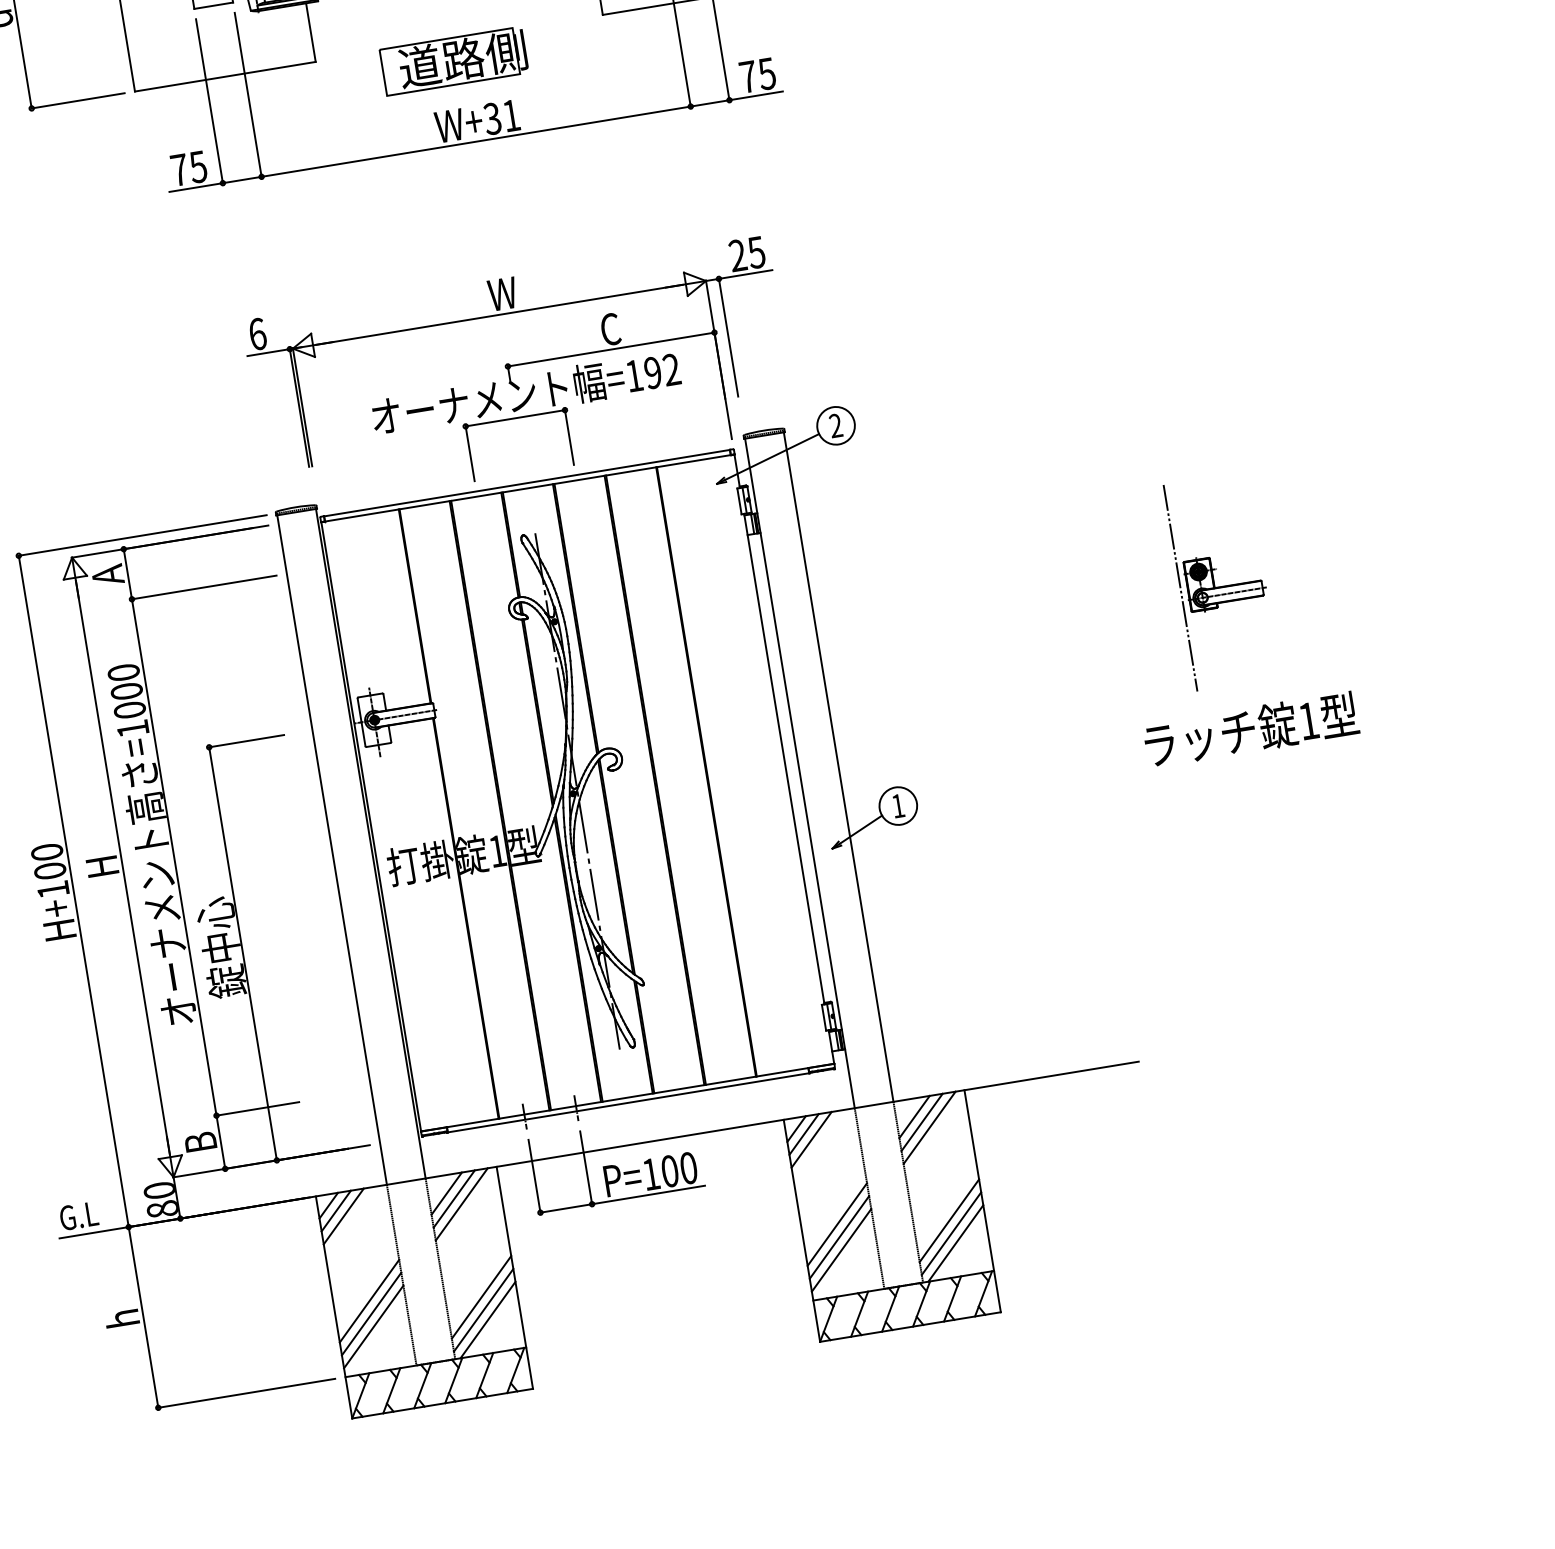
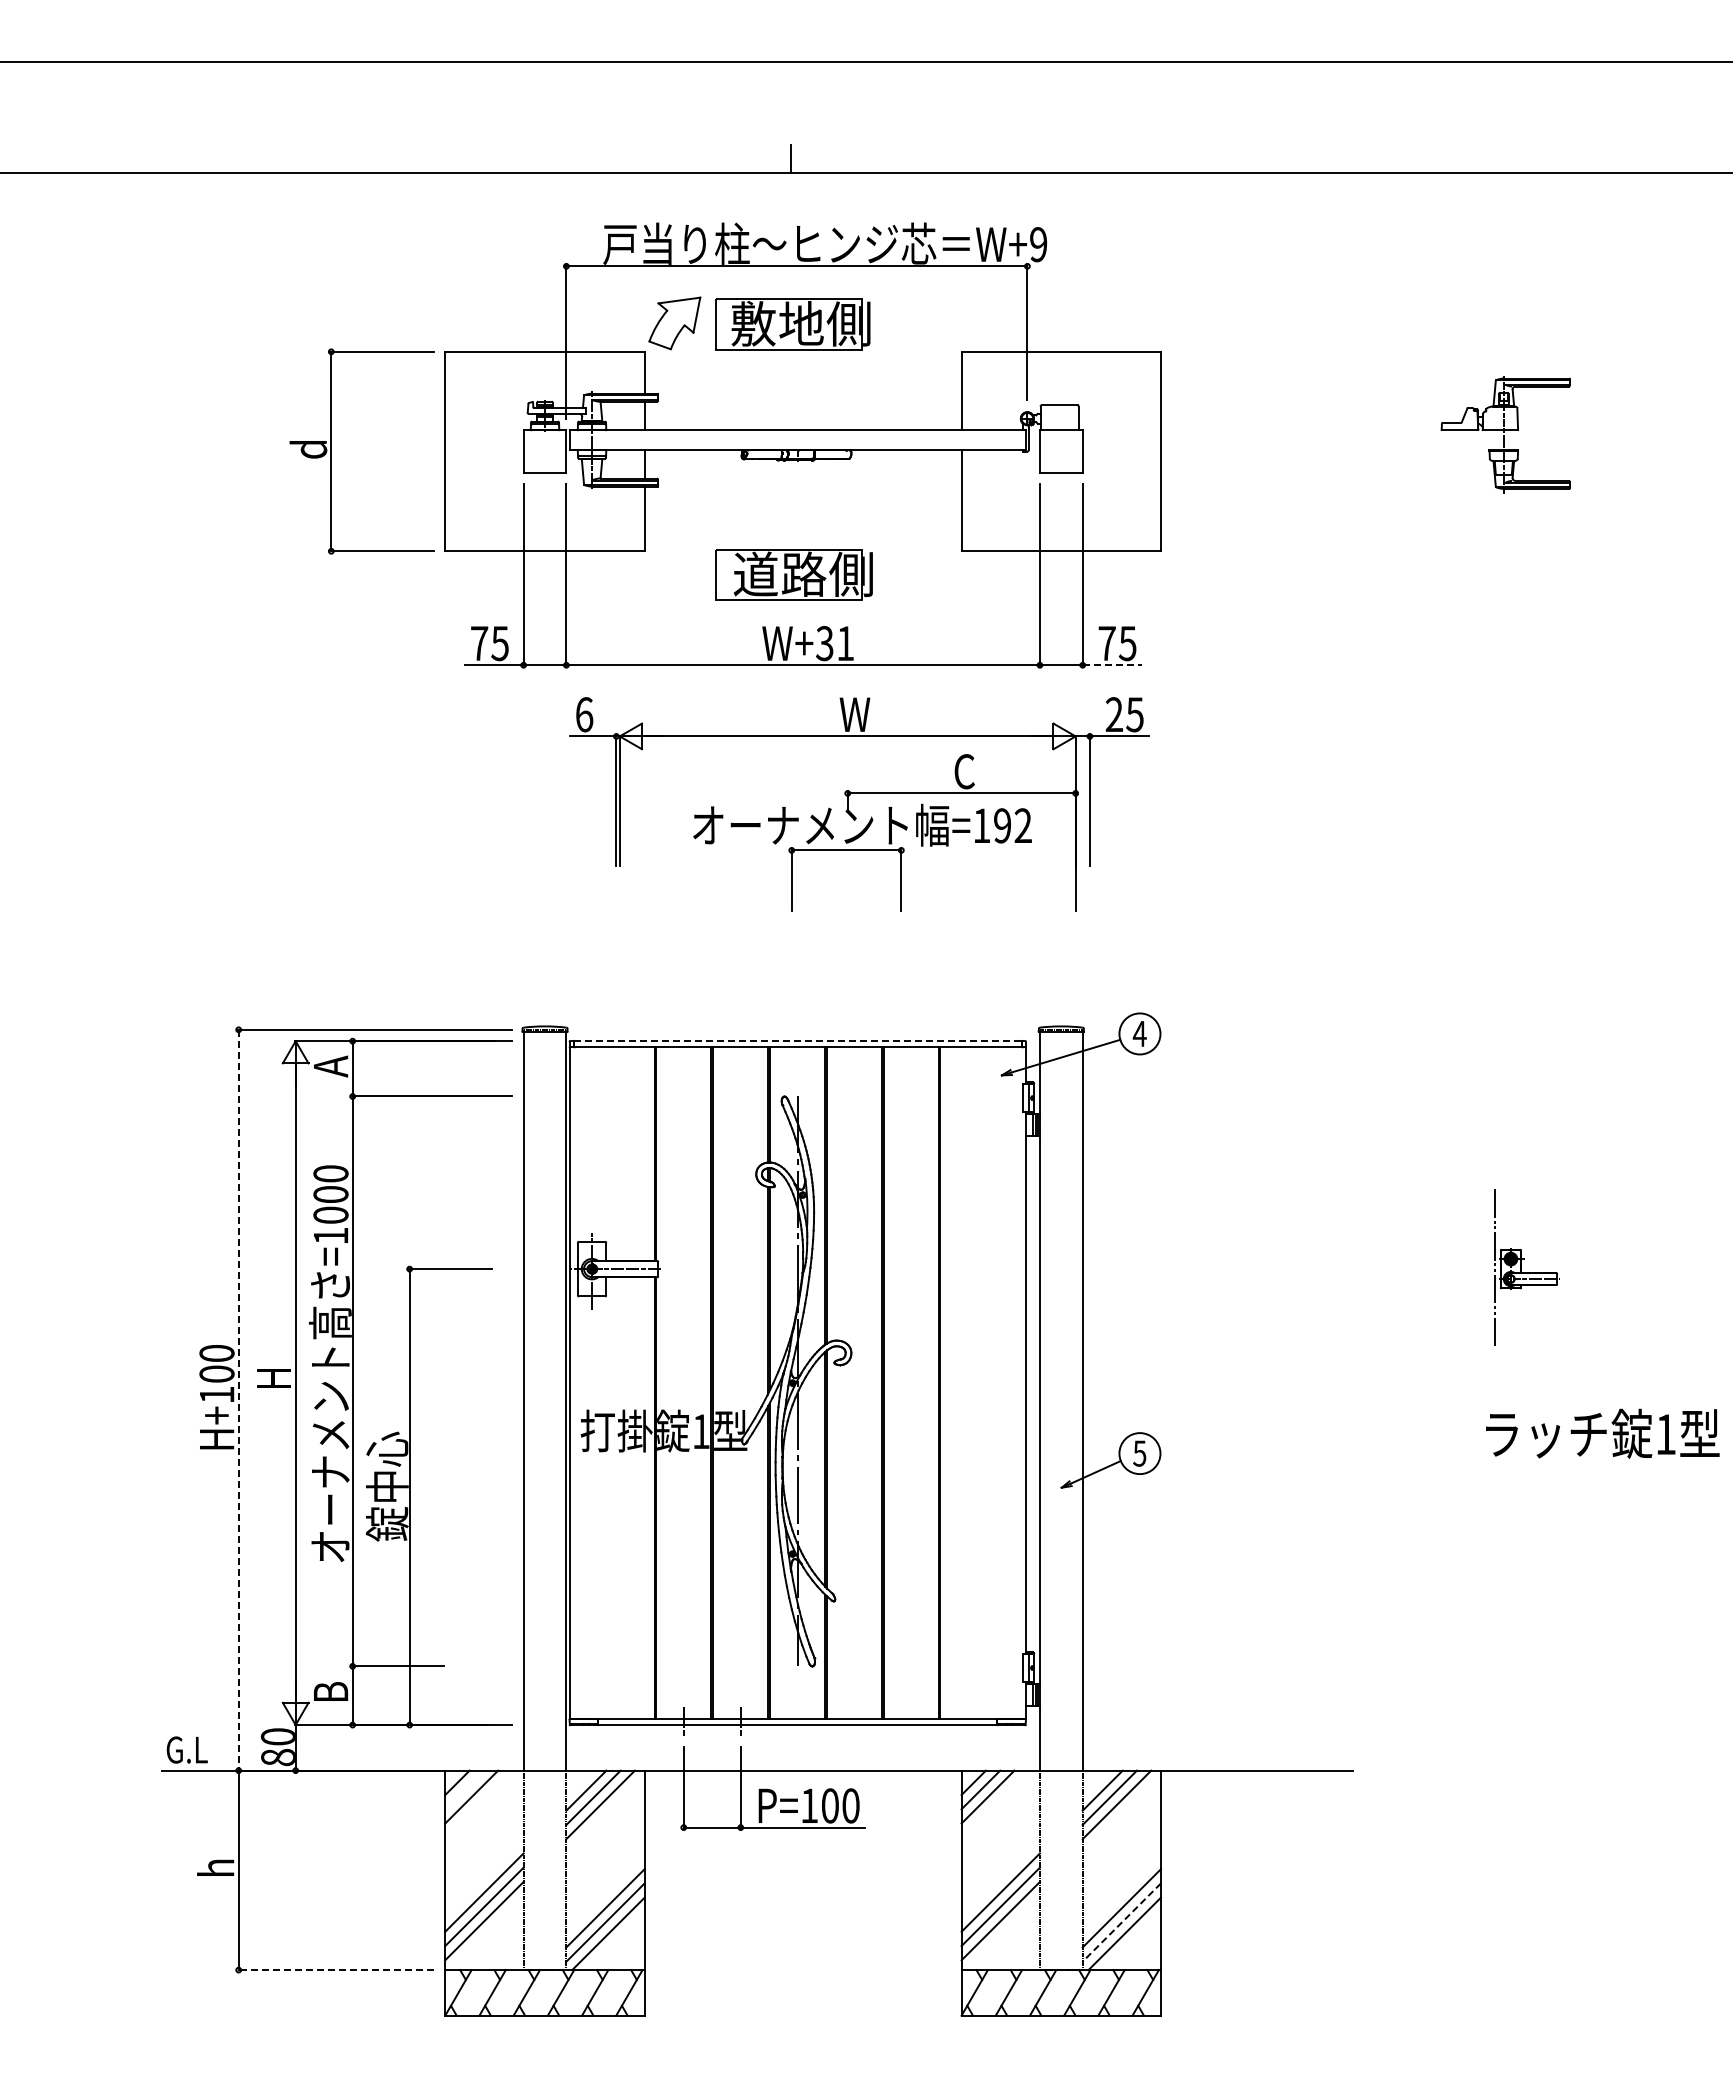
line: (756, 96) -> (1112, 665), solid -> dashed
part: (518, 364) -> (859, 793), moved
text: (835, 425) -> (1139, 1033), 2 -> 4
line: (526, 483) -> (797, 1041), solid -> dashed
part: (1222, 580) -> (1527, 1268), size x0.7
text: (1251, 729) -> (1602, 1433), moved
text: (897, 806) -> (1139, 1453), 1 -> 5
line: (73, 891) -> (238, 1400), solid -> dashed
line: (336, 1210) -> (464, 1789), removed
line: (951, 1233) -> (1121, 1922), solid -> dashed
line: (246, 1393) -> (336, 1970), solid -> dashed

